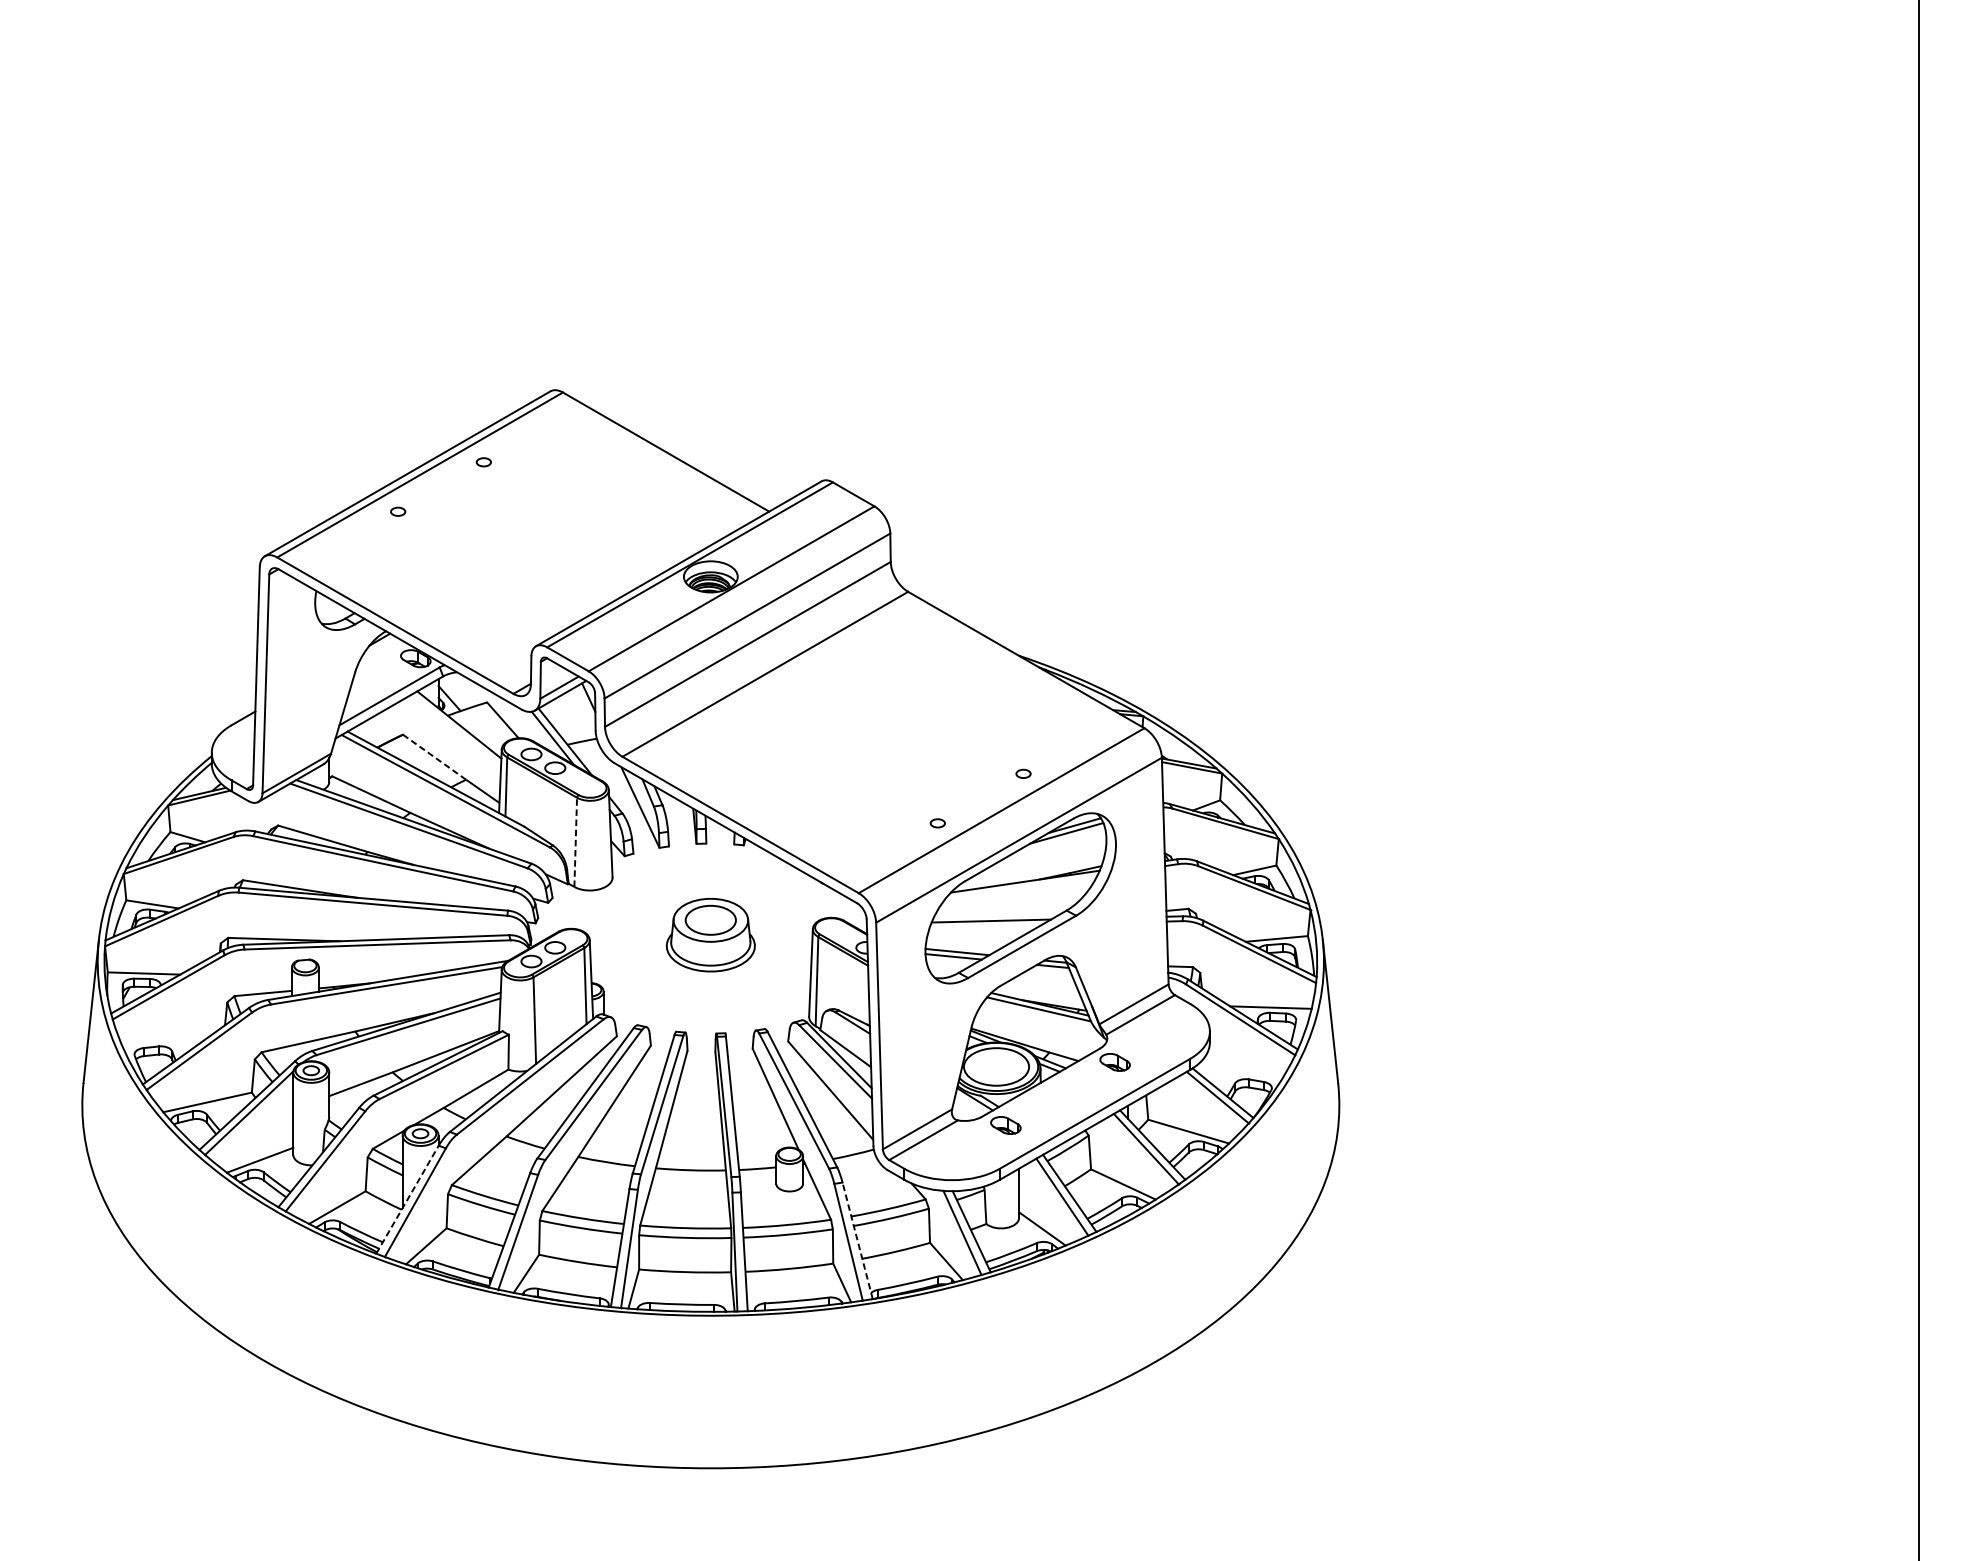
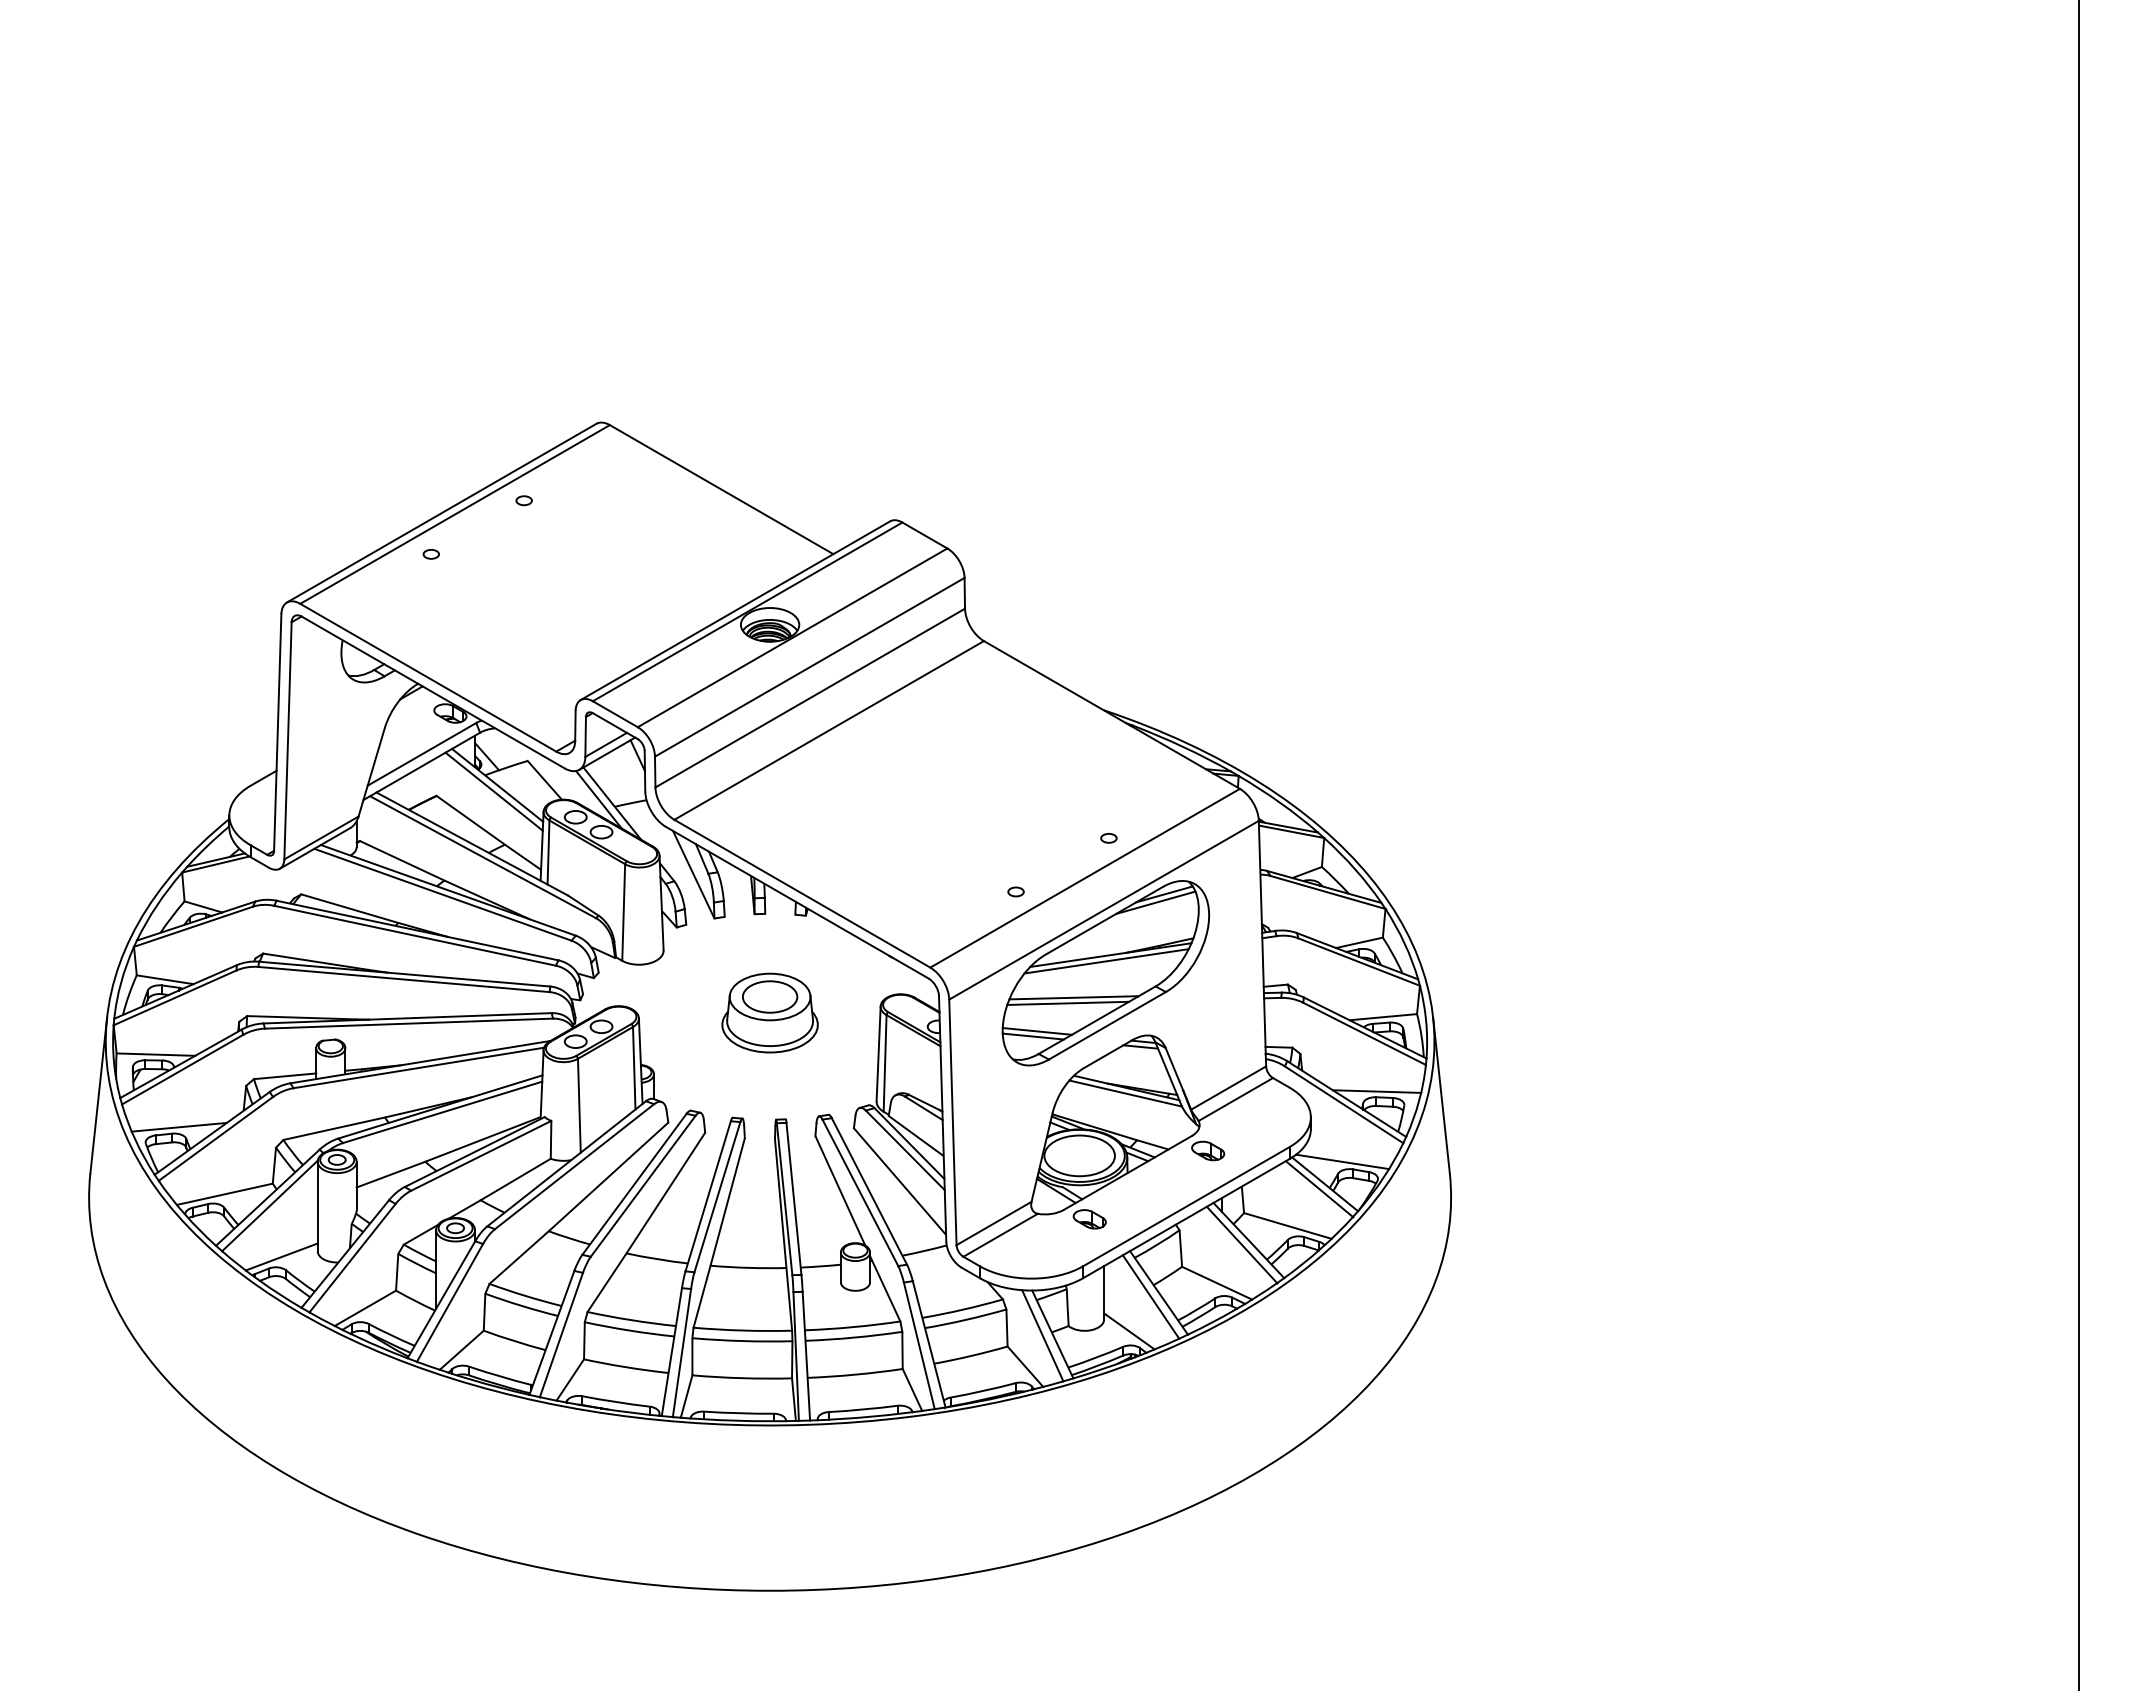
line: (455, 730) -> (493, 791), added
line: (435, 757) -> (471, 820), dashed -> solid
line: (575, 842) -> (623, 912), dashed -> solid
line: (1021, 887) -> (1106, 961), added
line: (986, 925) -> (1068, 1002), added
line: (164, 1039) -> (178, 1126), added
line: (1239, 1072) -> (1342, 1161), added
line: (407, 1199) -> (441, 1299), dashed -> solid
line: (857, 1240) -> (929, 1343), dashed -> solid

